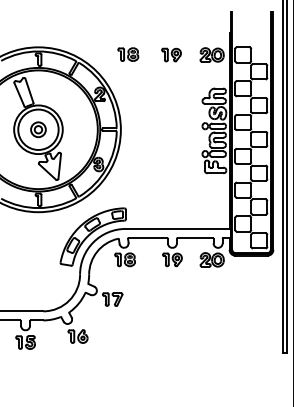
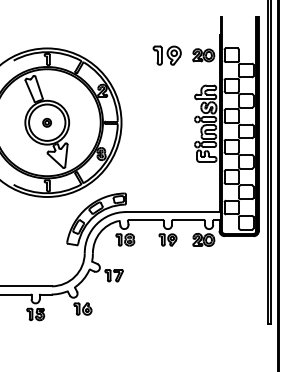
part: (128, 54) -> (128, 54), removed
part: (170, 54) -> (166, 54), size x1.6
part: (37, 129) -> (46, 122), size x0.6

